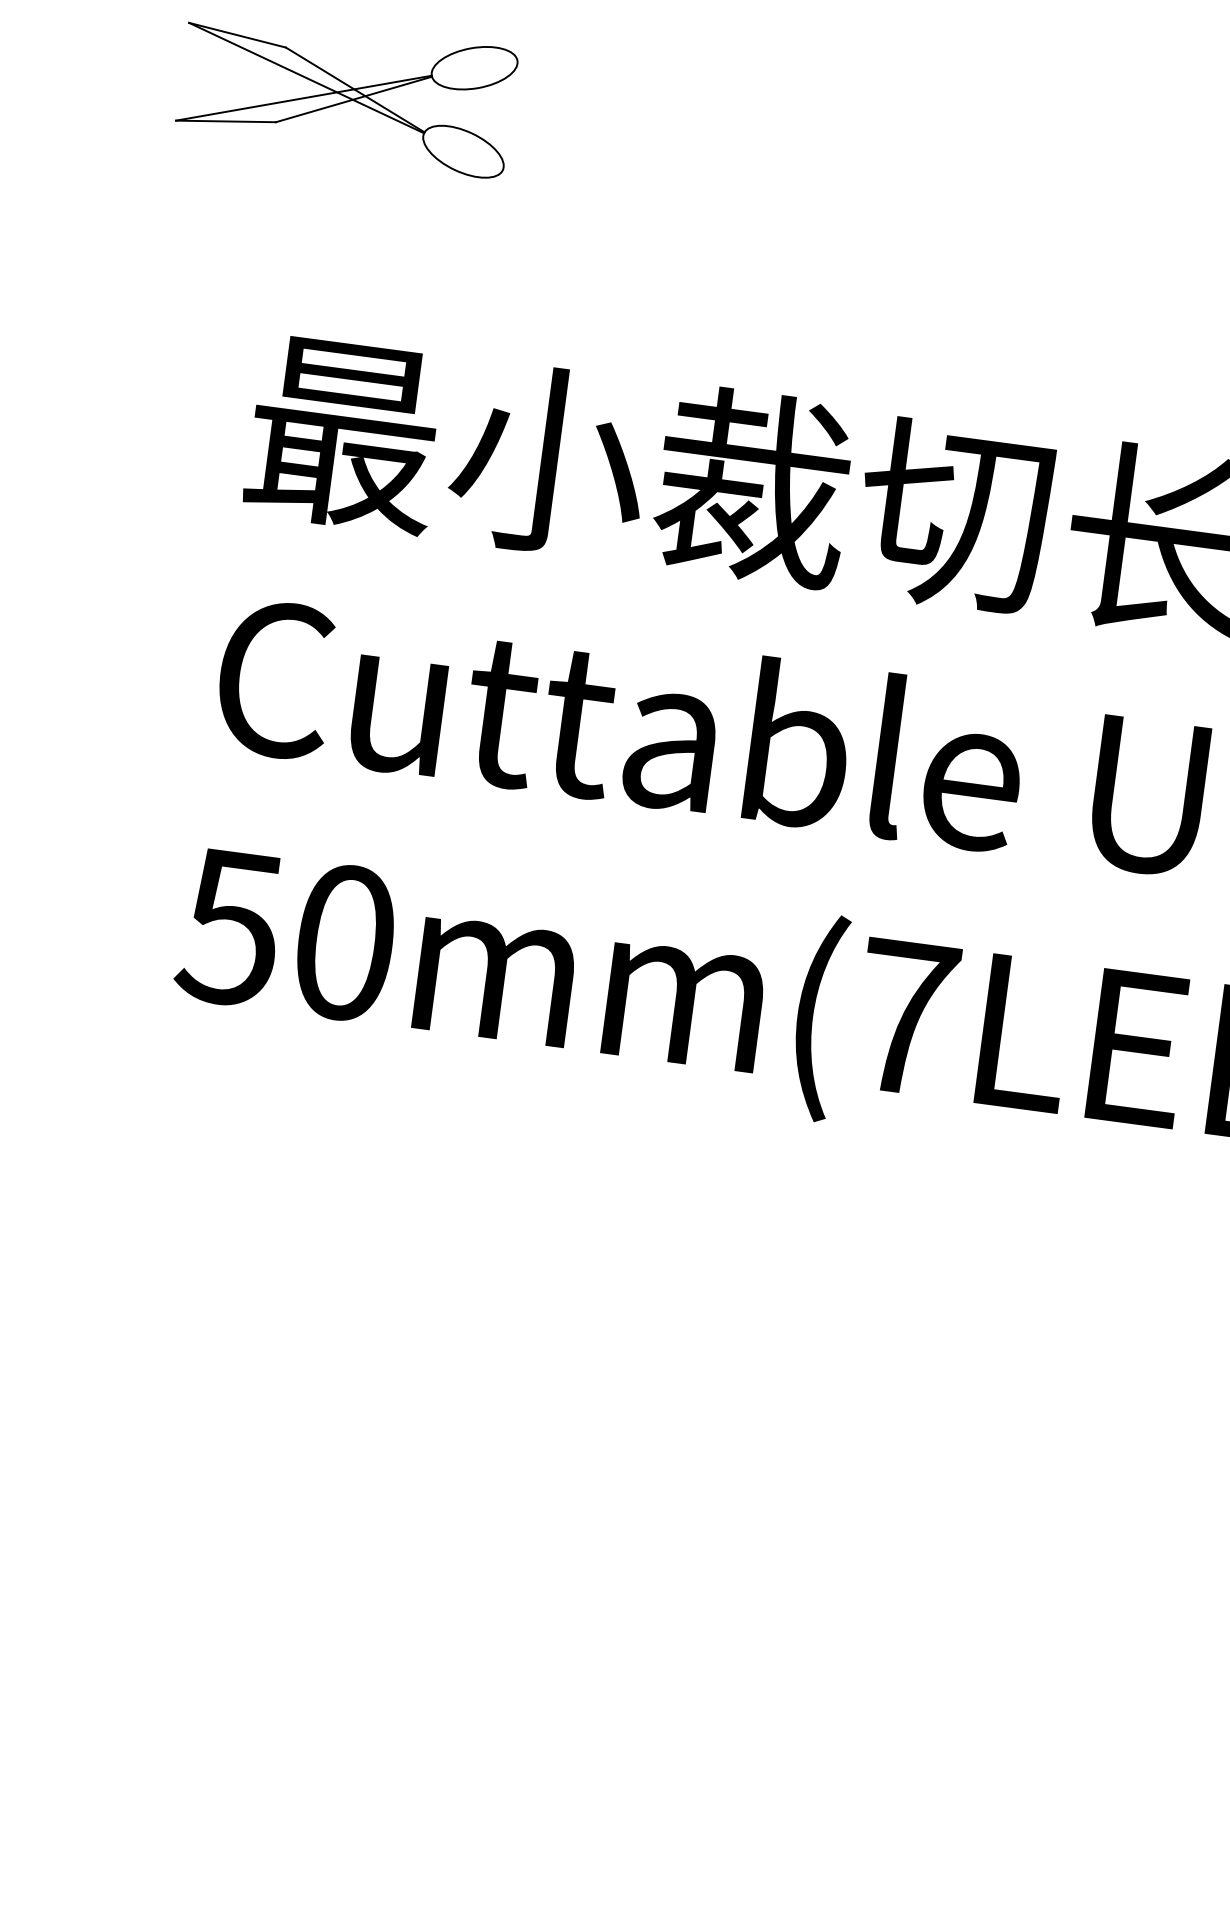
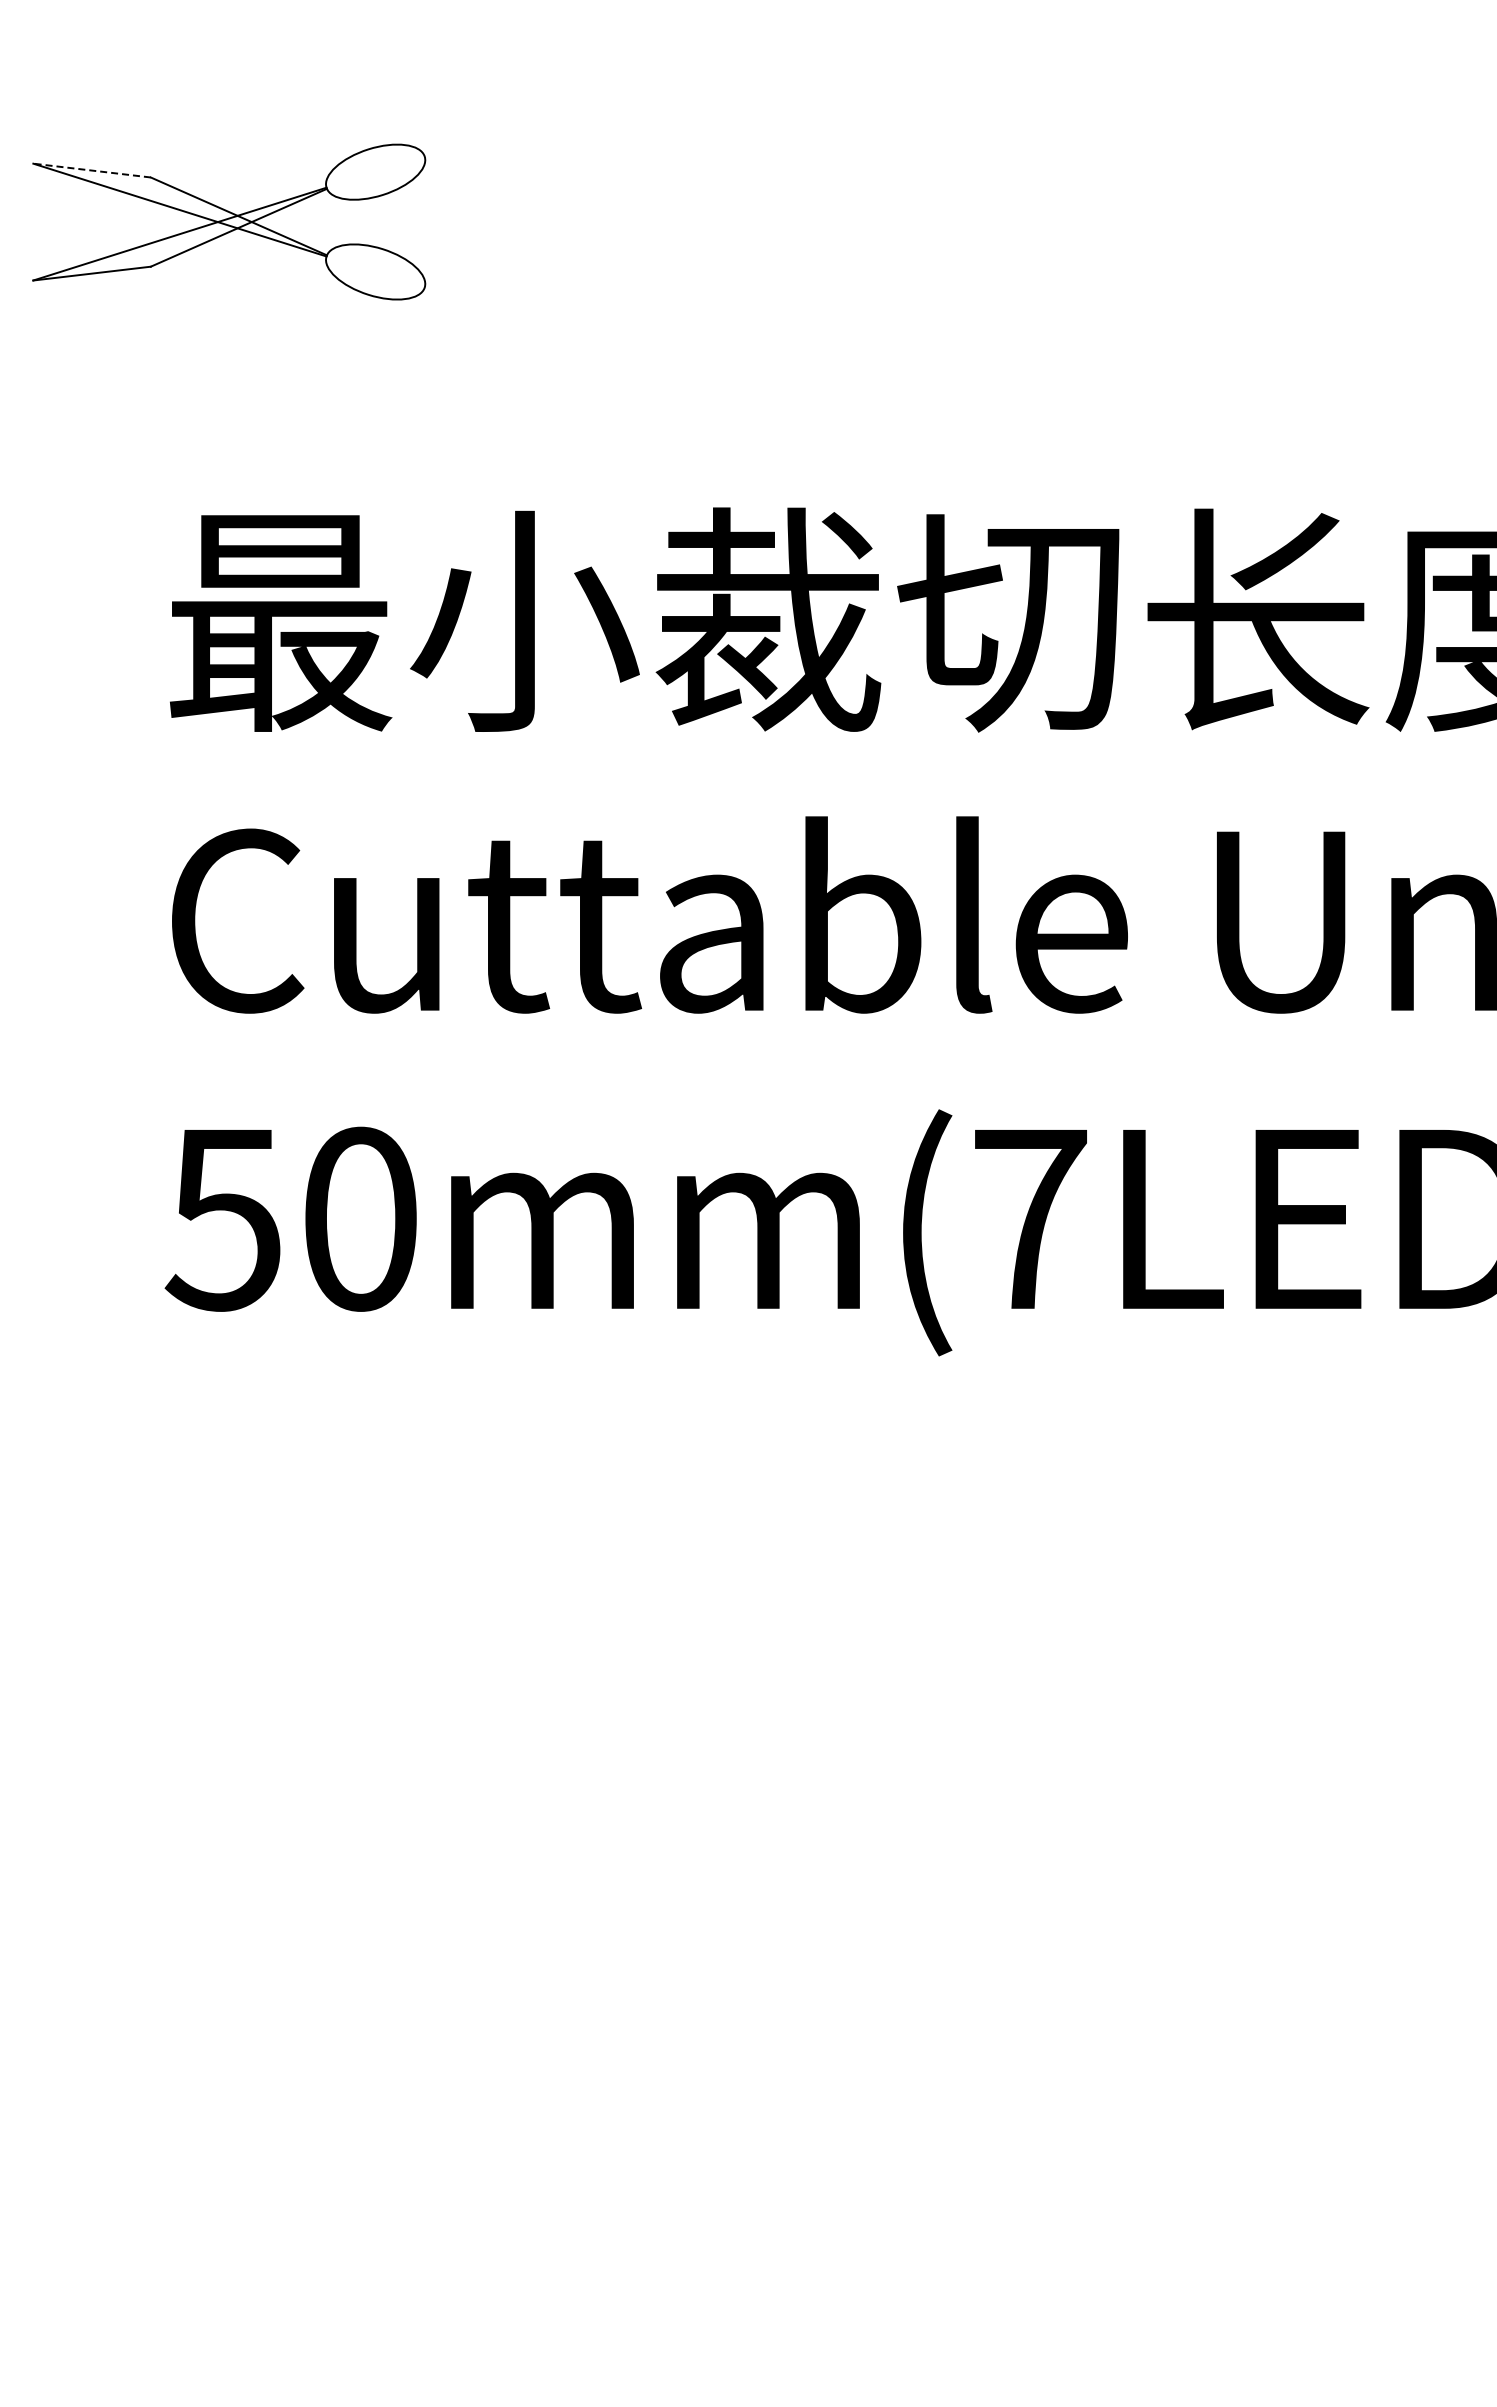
line: (237, 35) -> (91, 170), solid -> dashed

